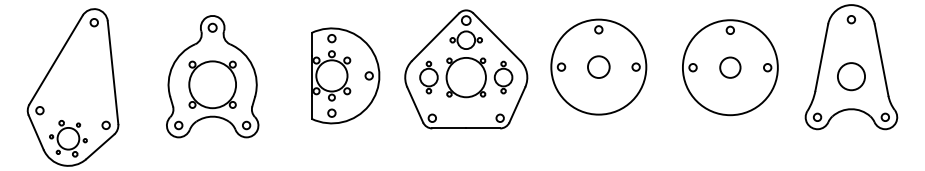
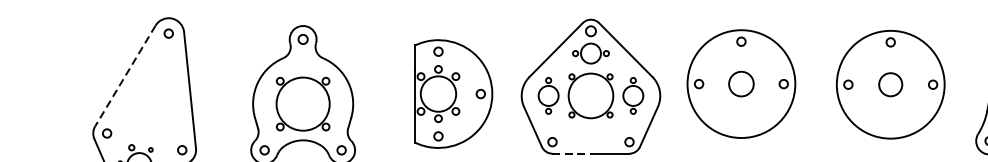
line: (56, 60) -> (125, 76), solid -> dashed
line: (449, 128) -> (571, 153), solid -> dashed

